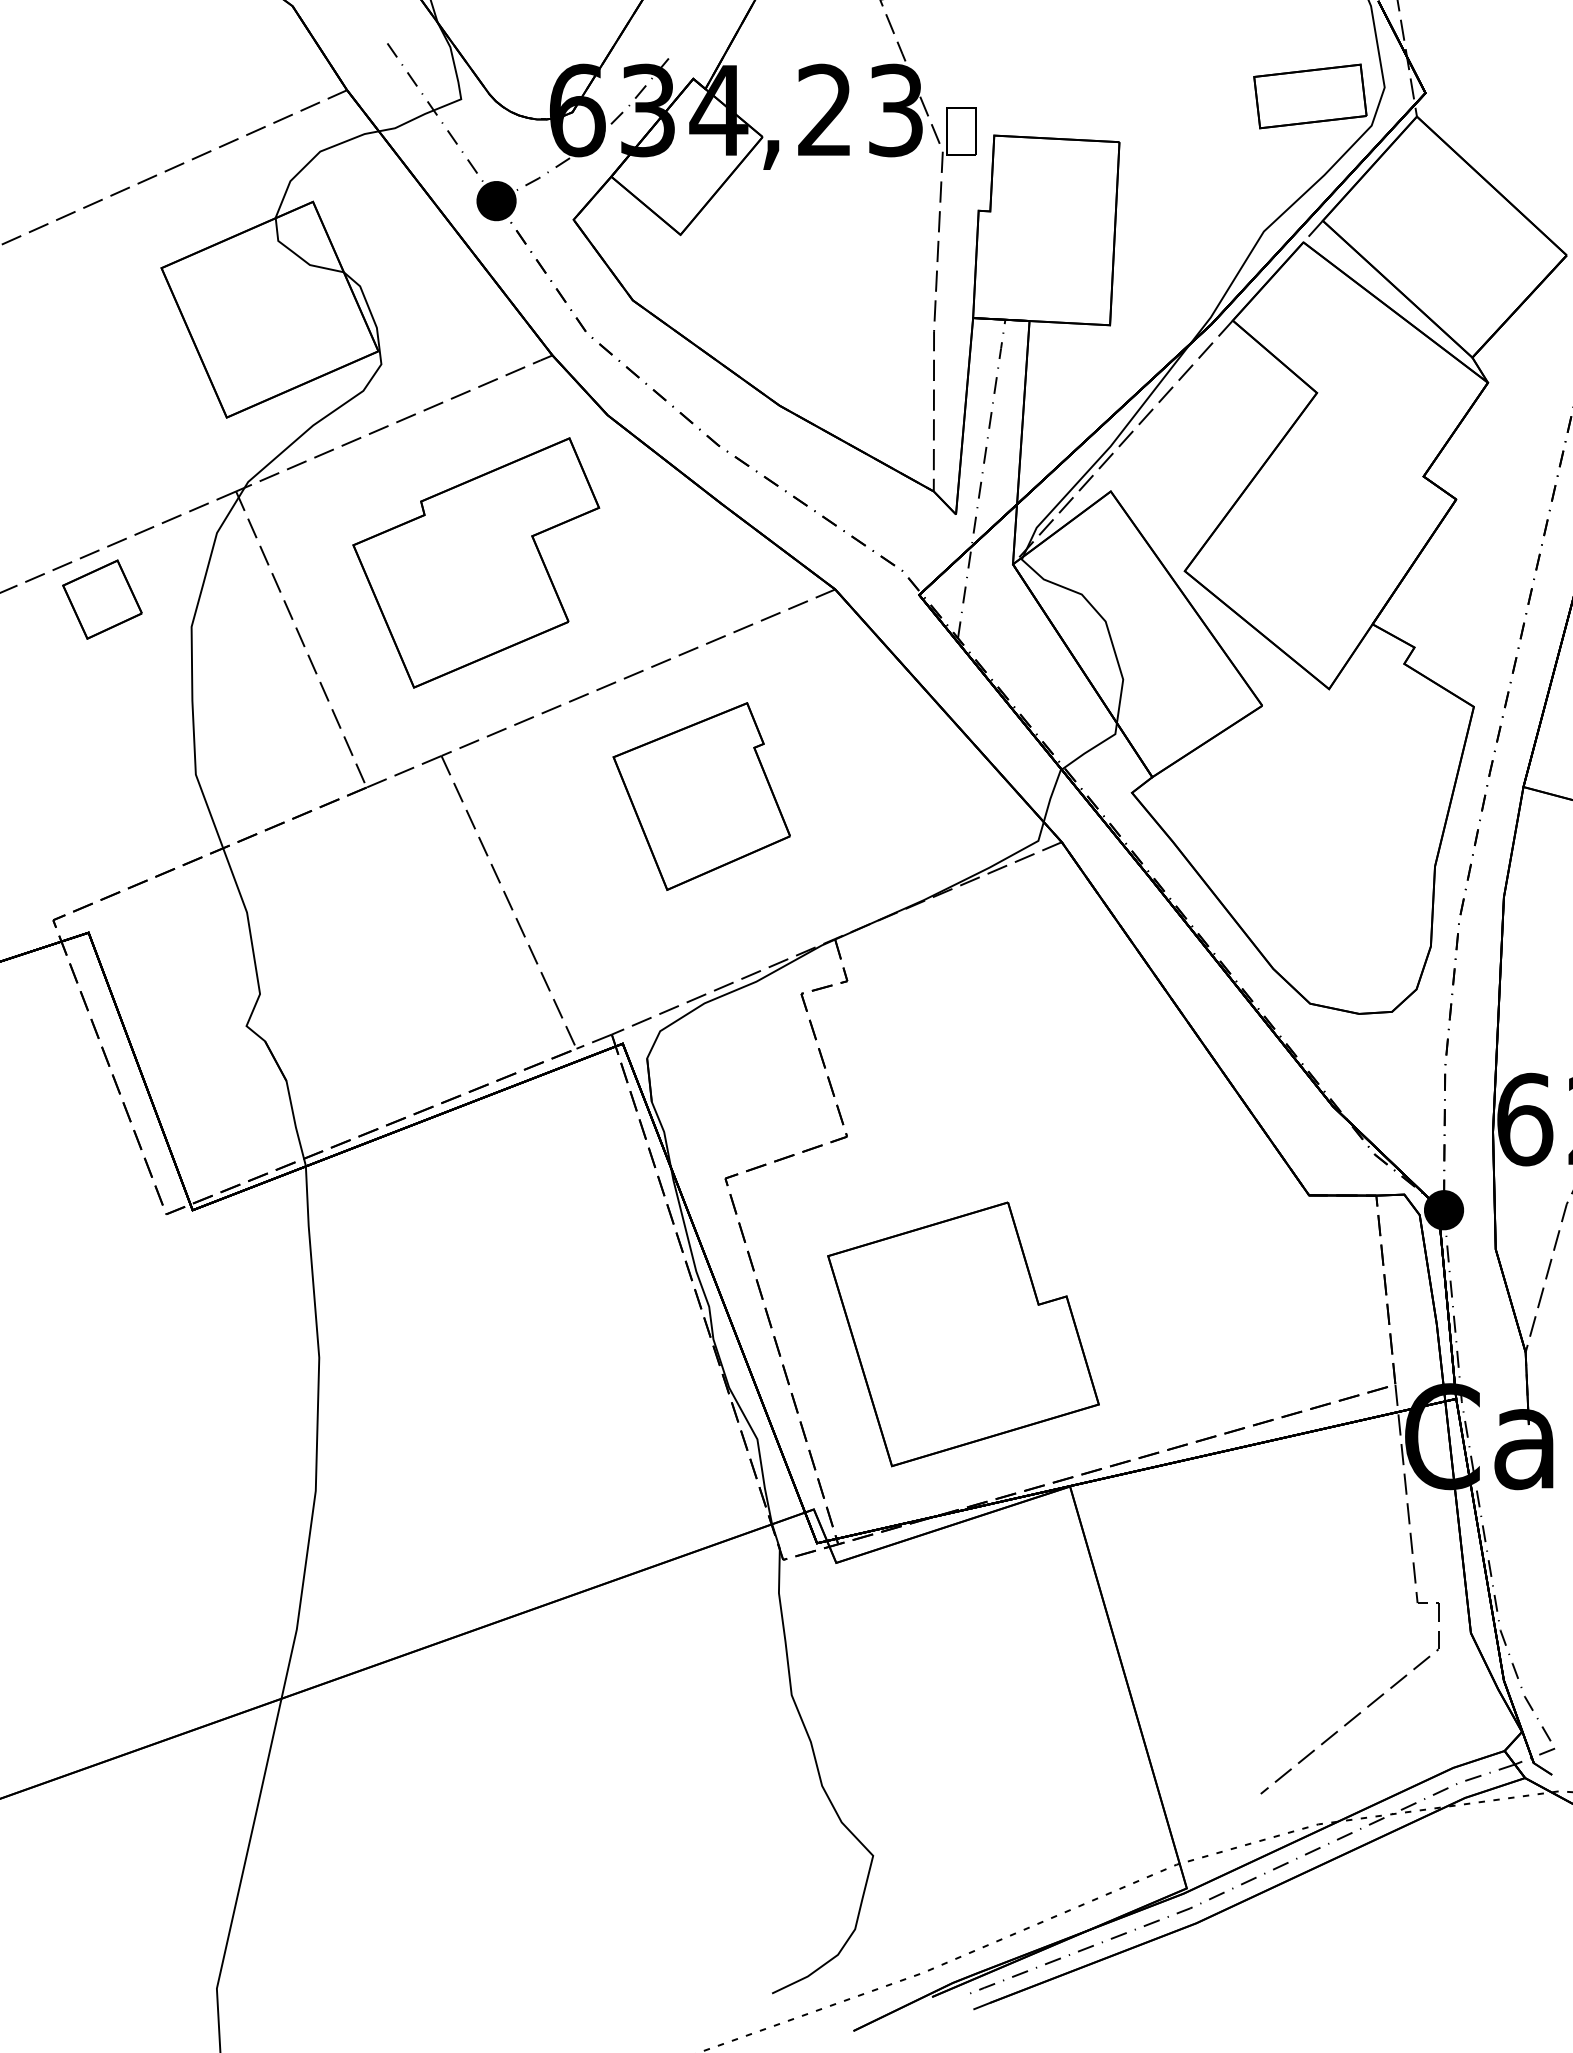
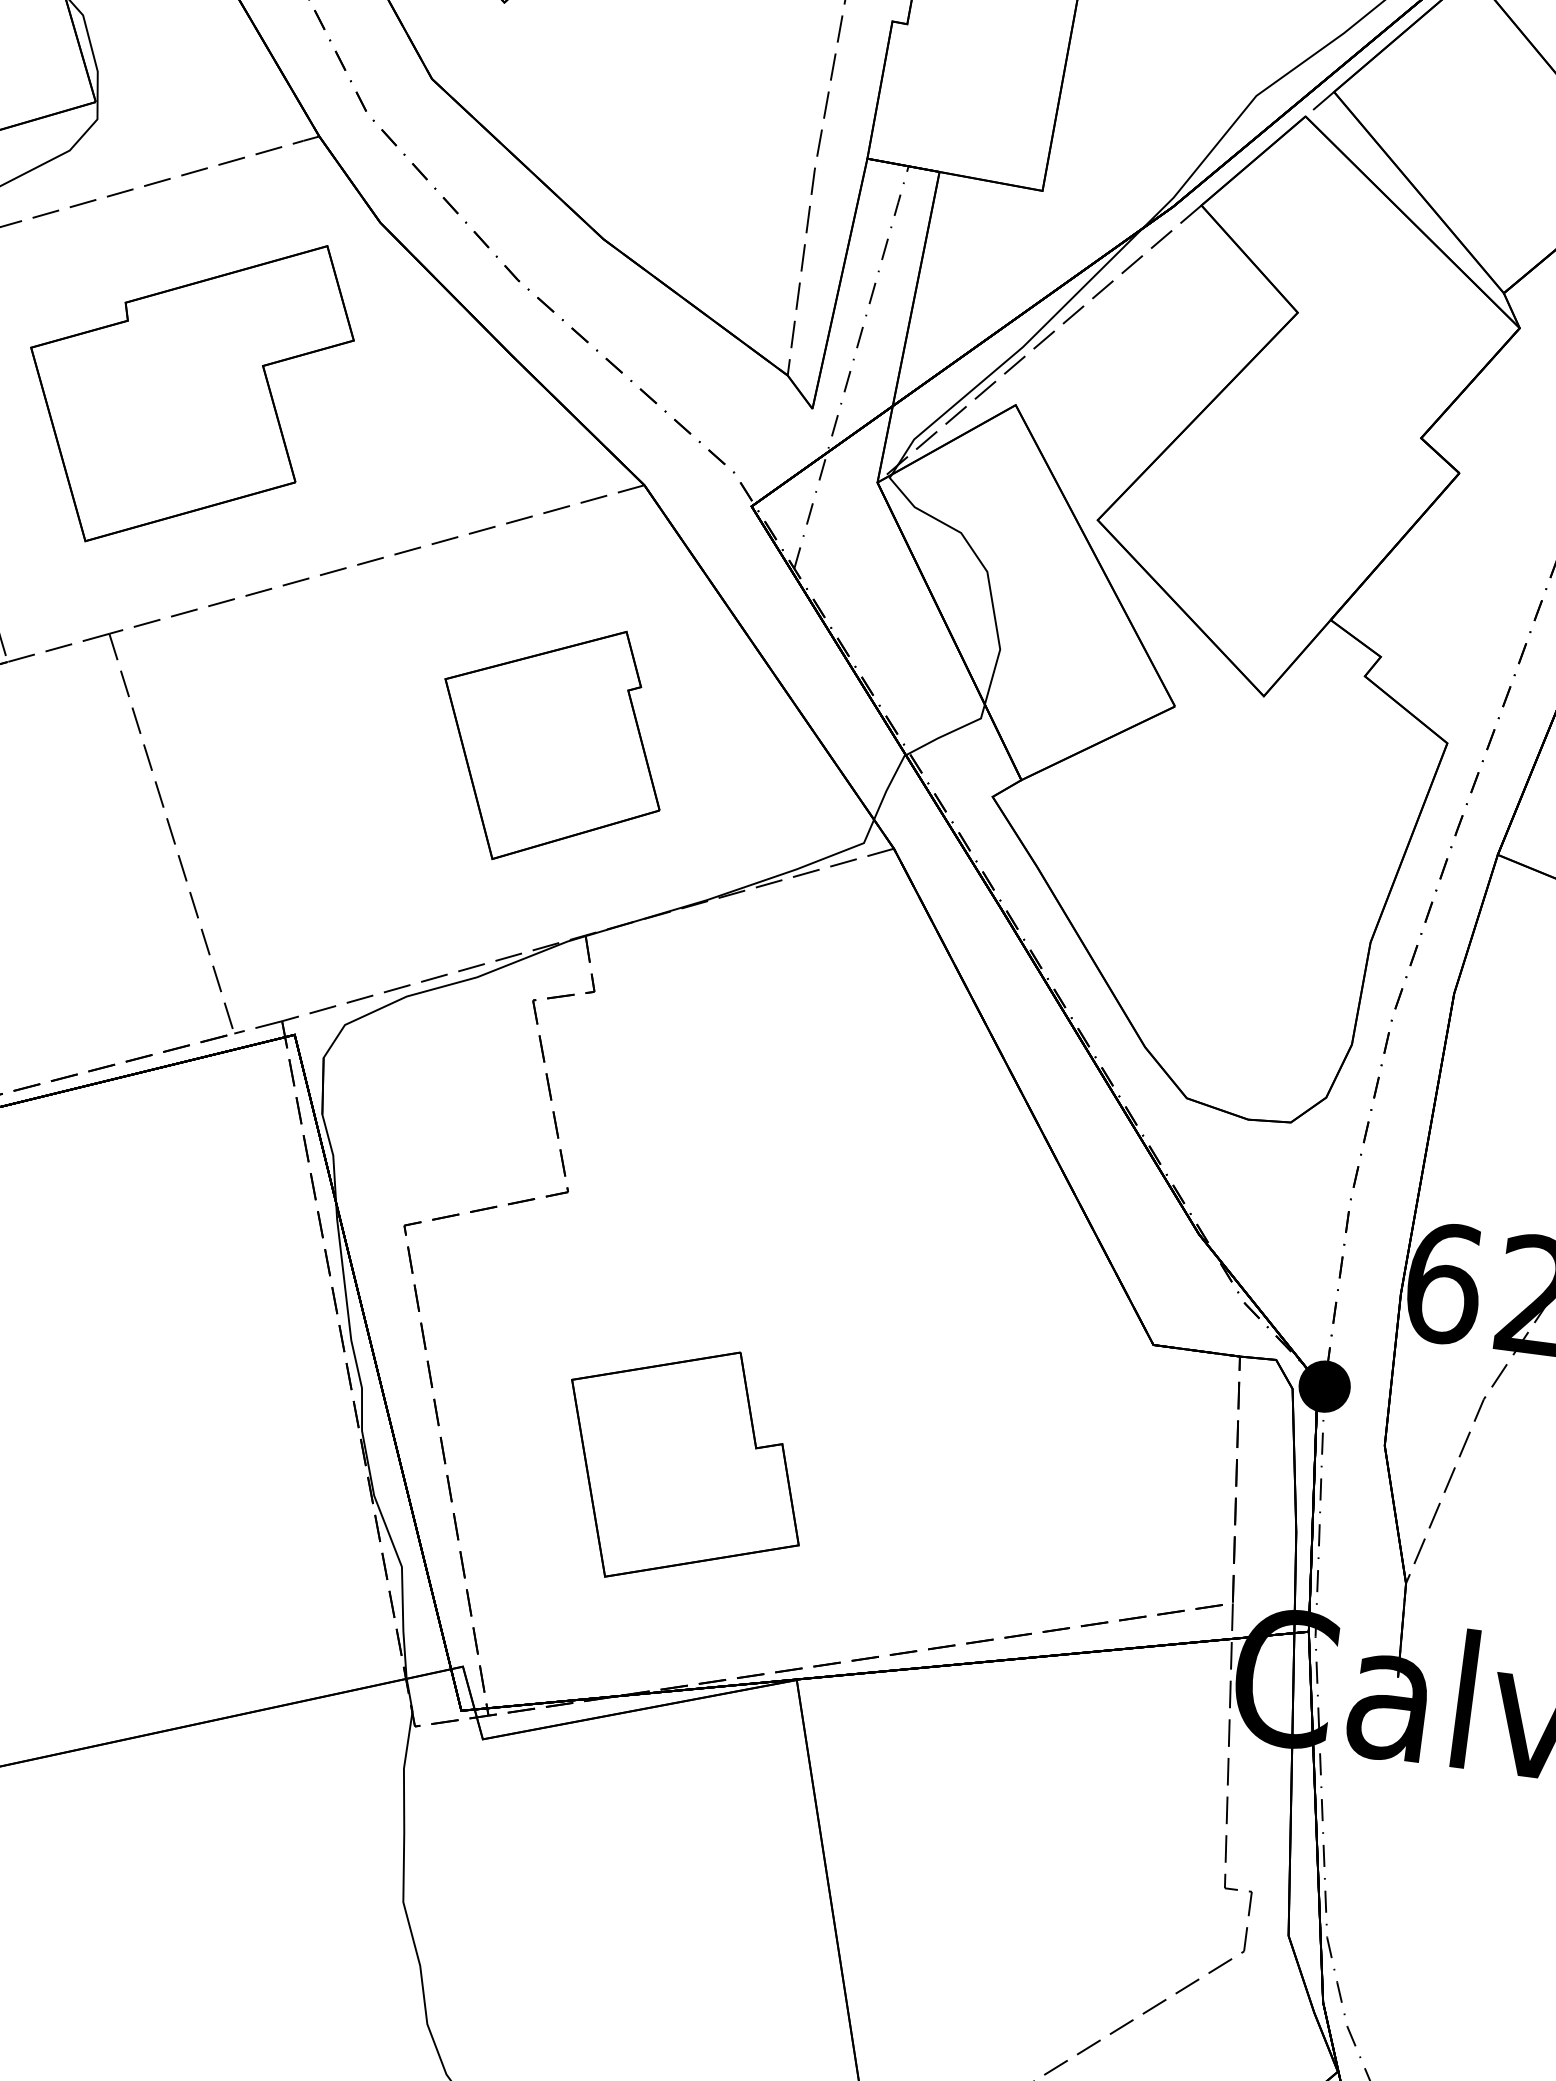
part: (701, 796) -> (552, 744), moved
part: (963, 1334) -> (684, 1466), size x0.7

